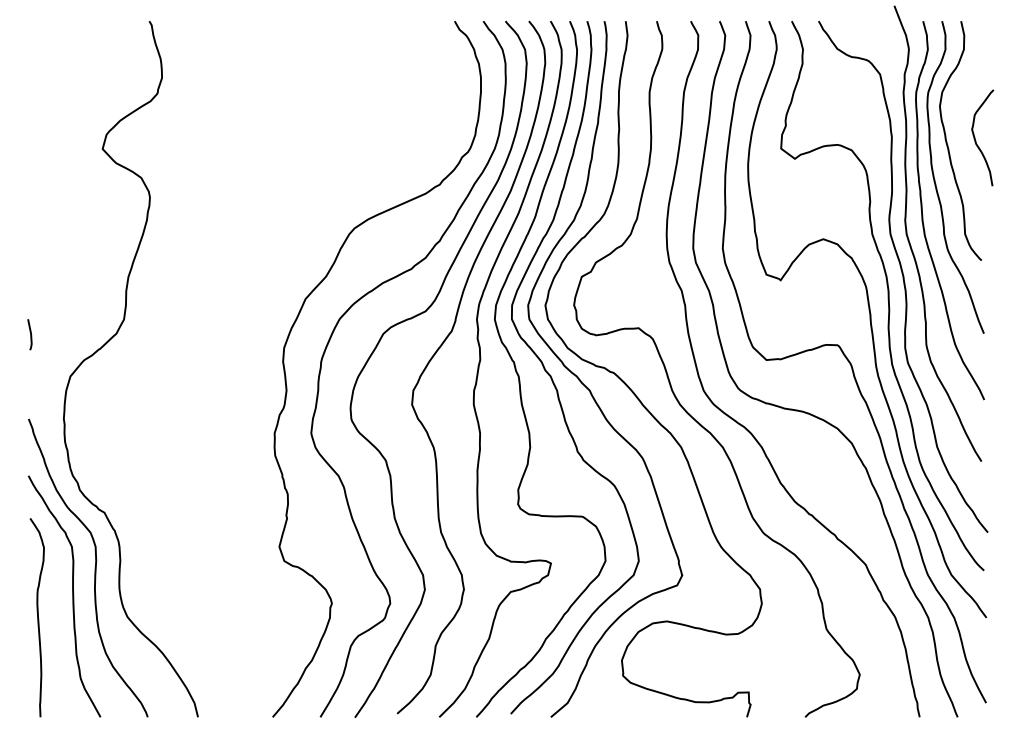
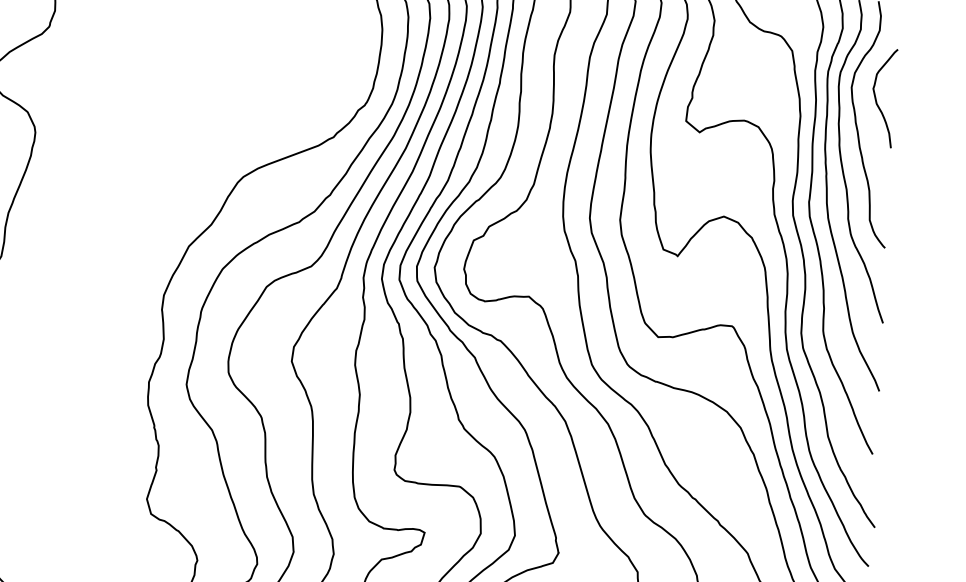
curve: (976, 140) -> (877, 100), moved

